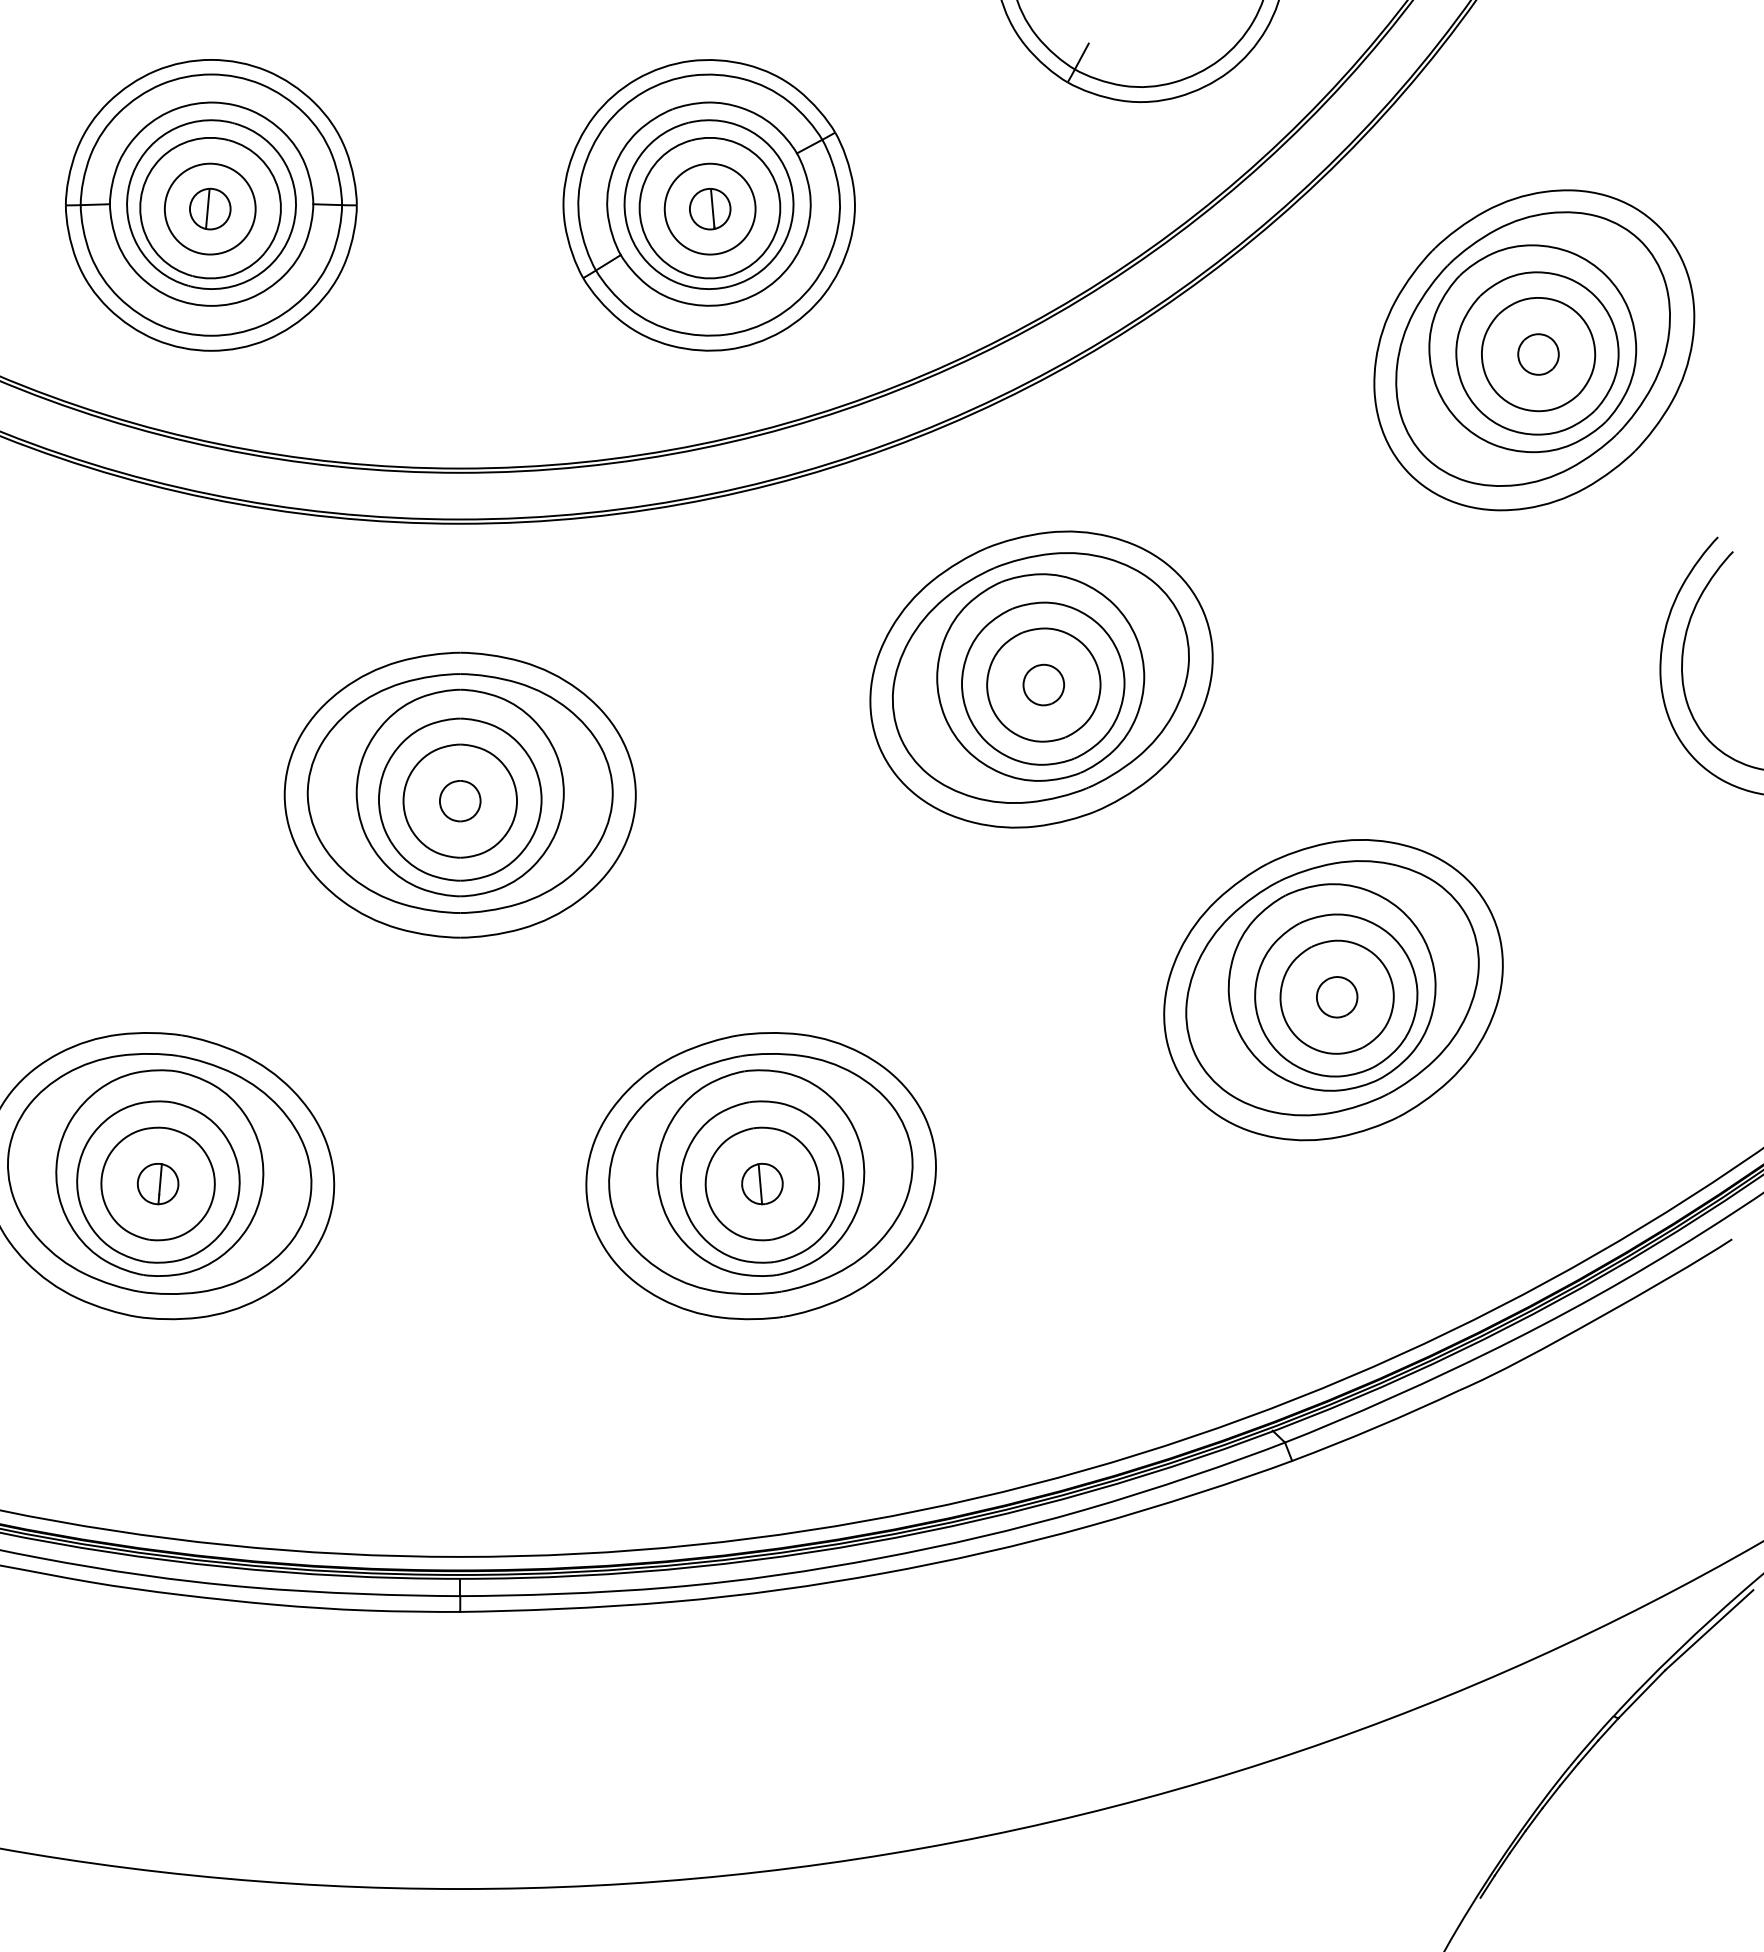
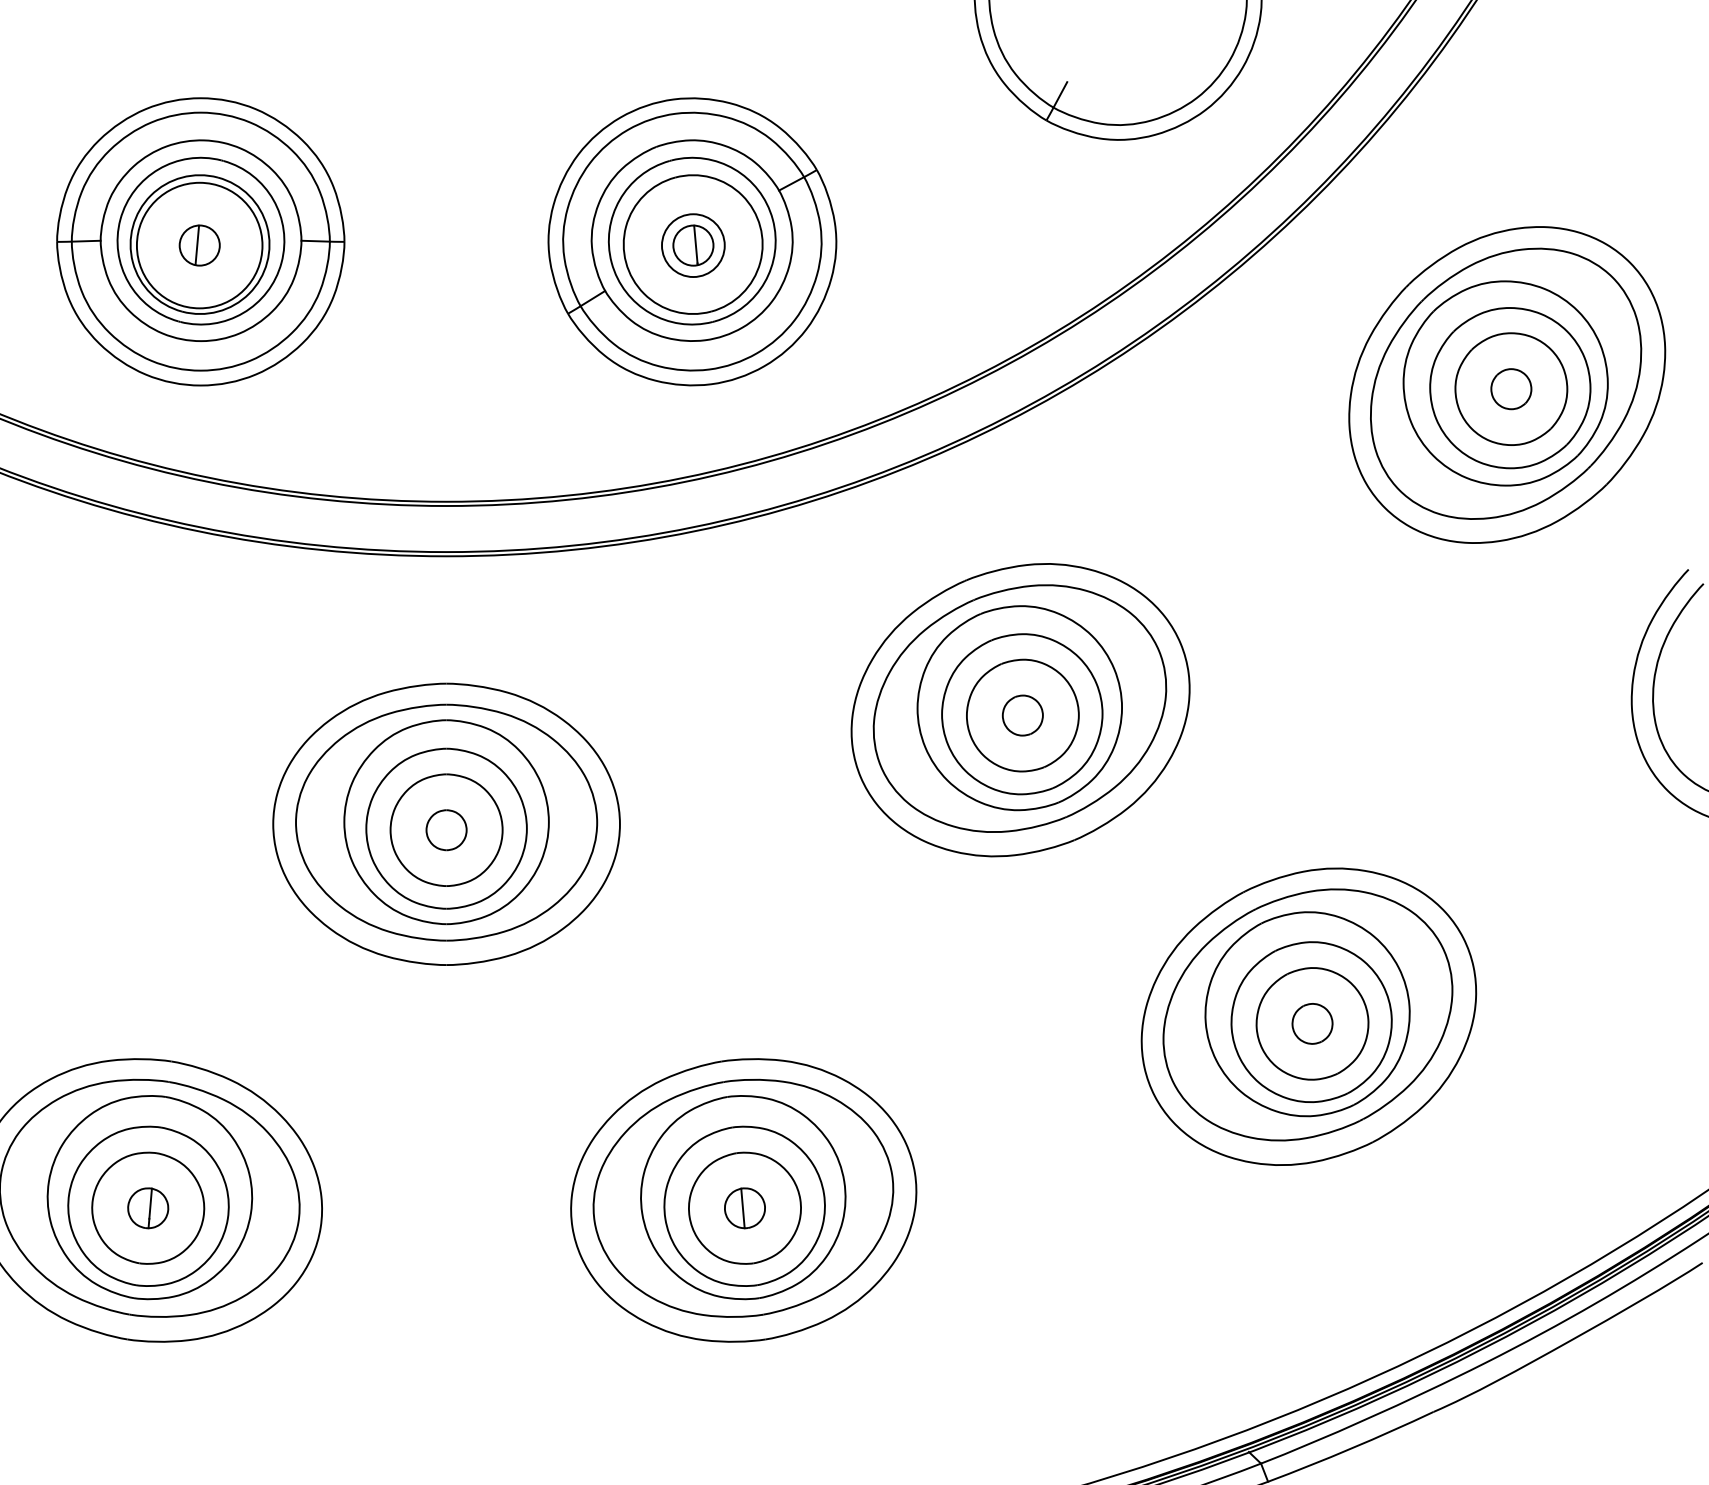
circle: (209, 208) -> (198, 244), size x1.4
circle: (709, 208) -> (692, 244), size x0.7

